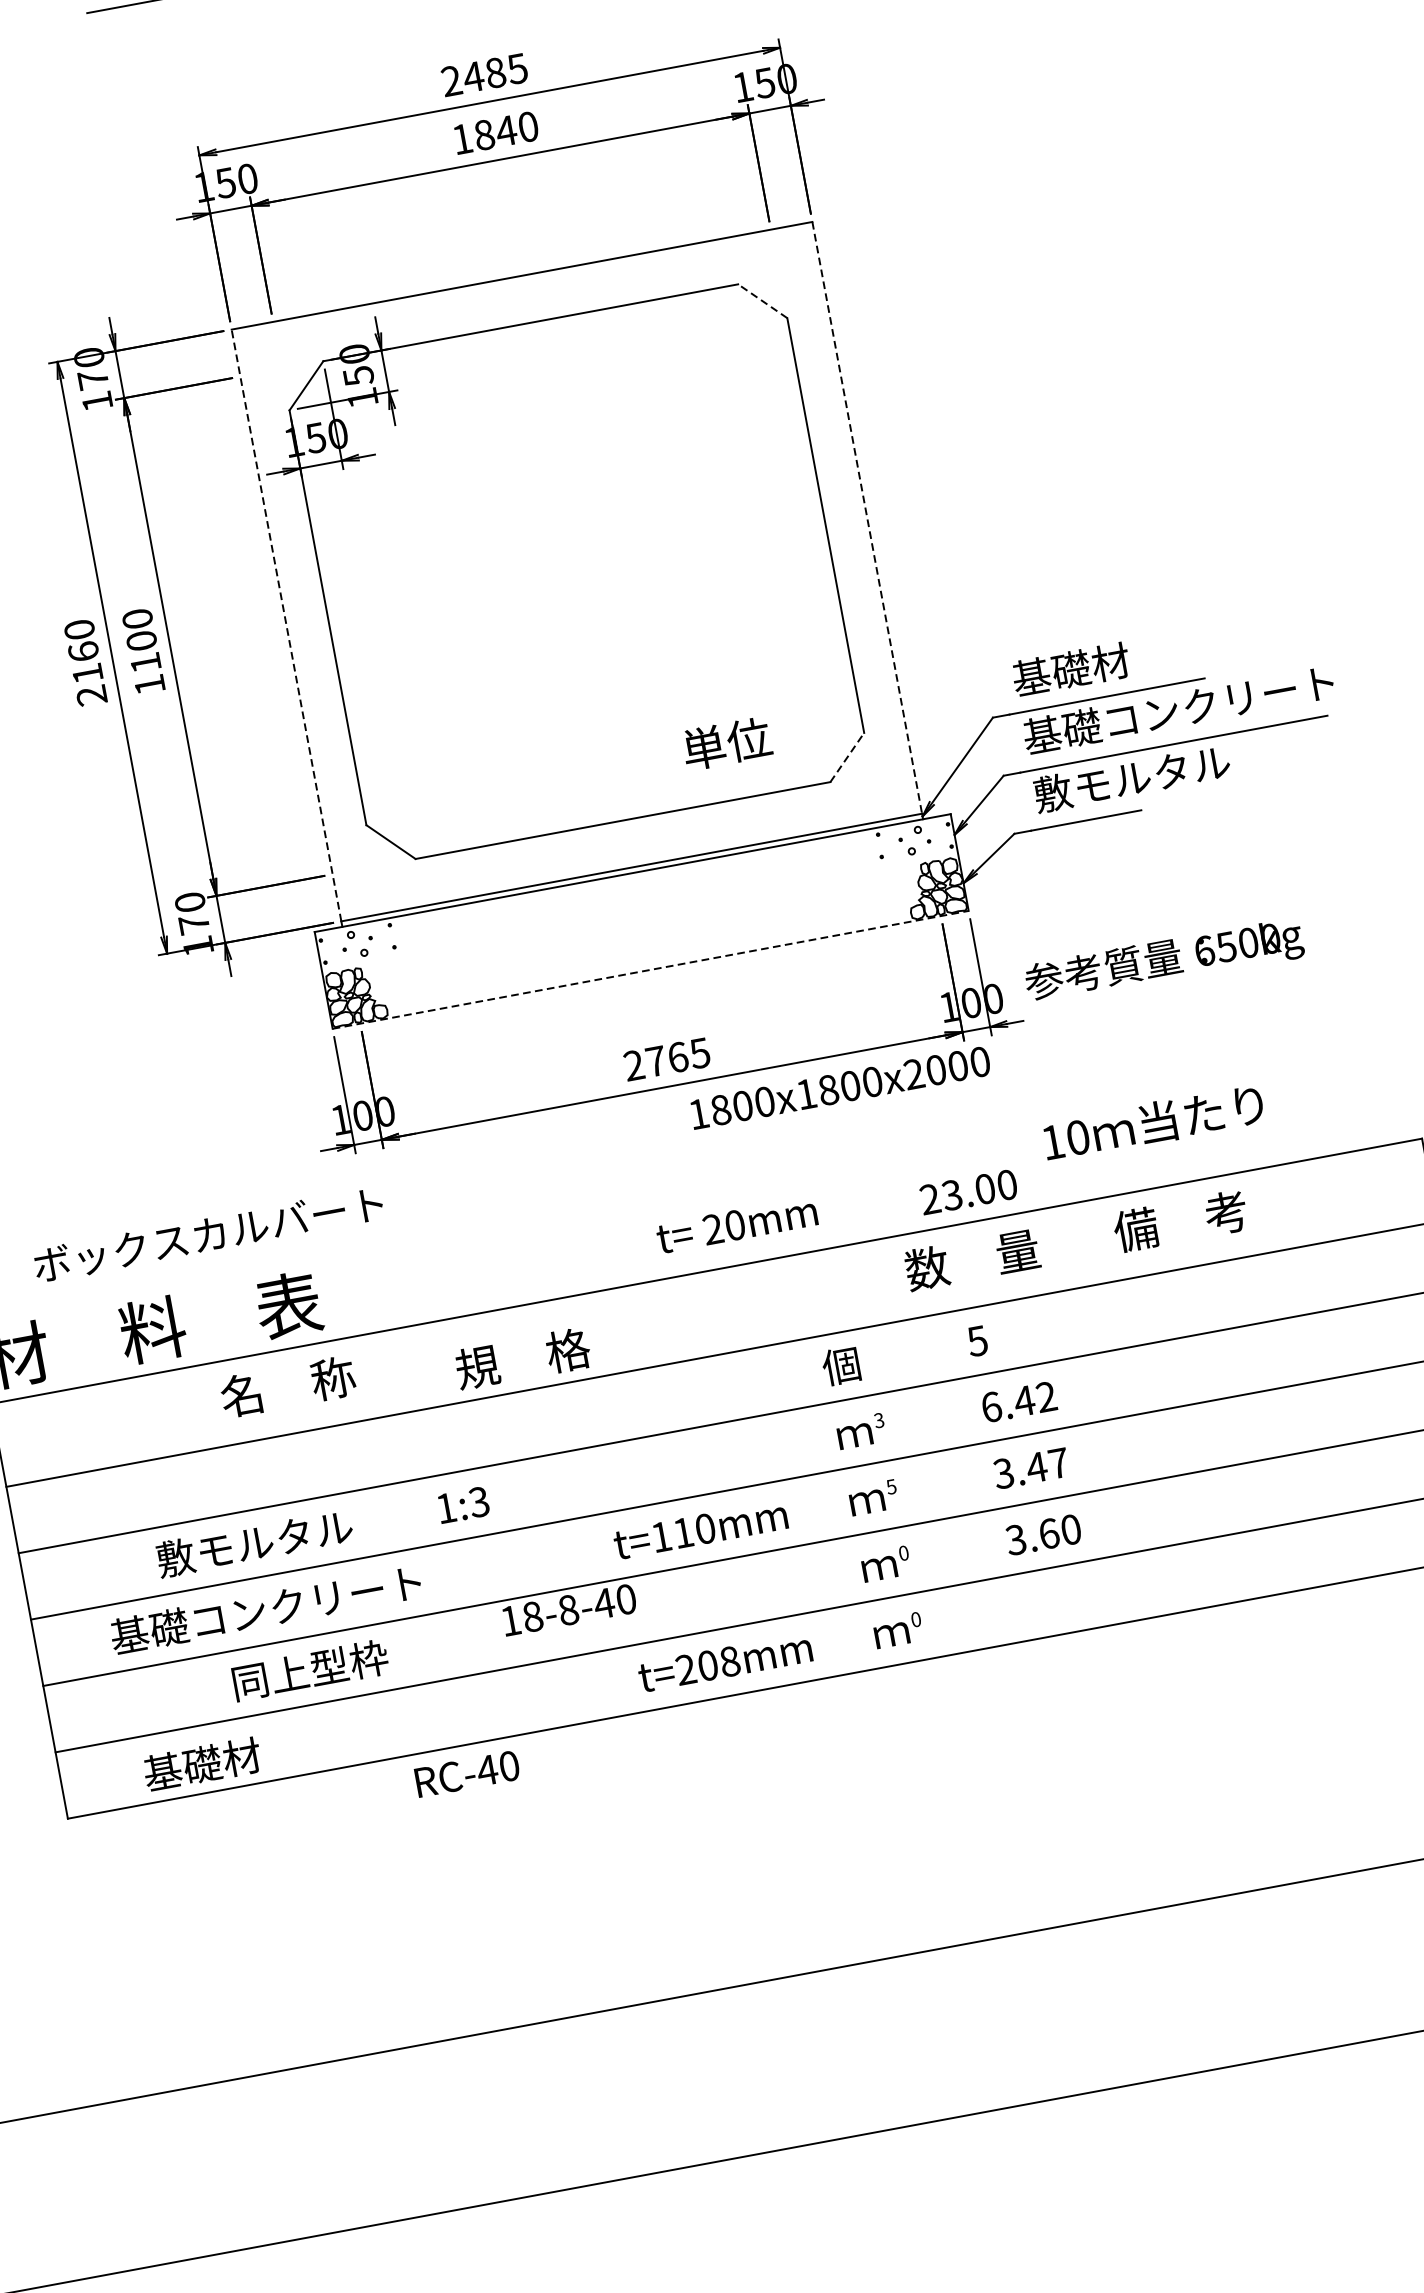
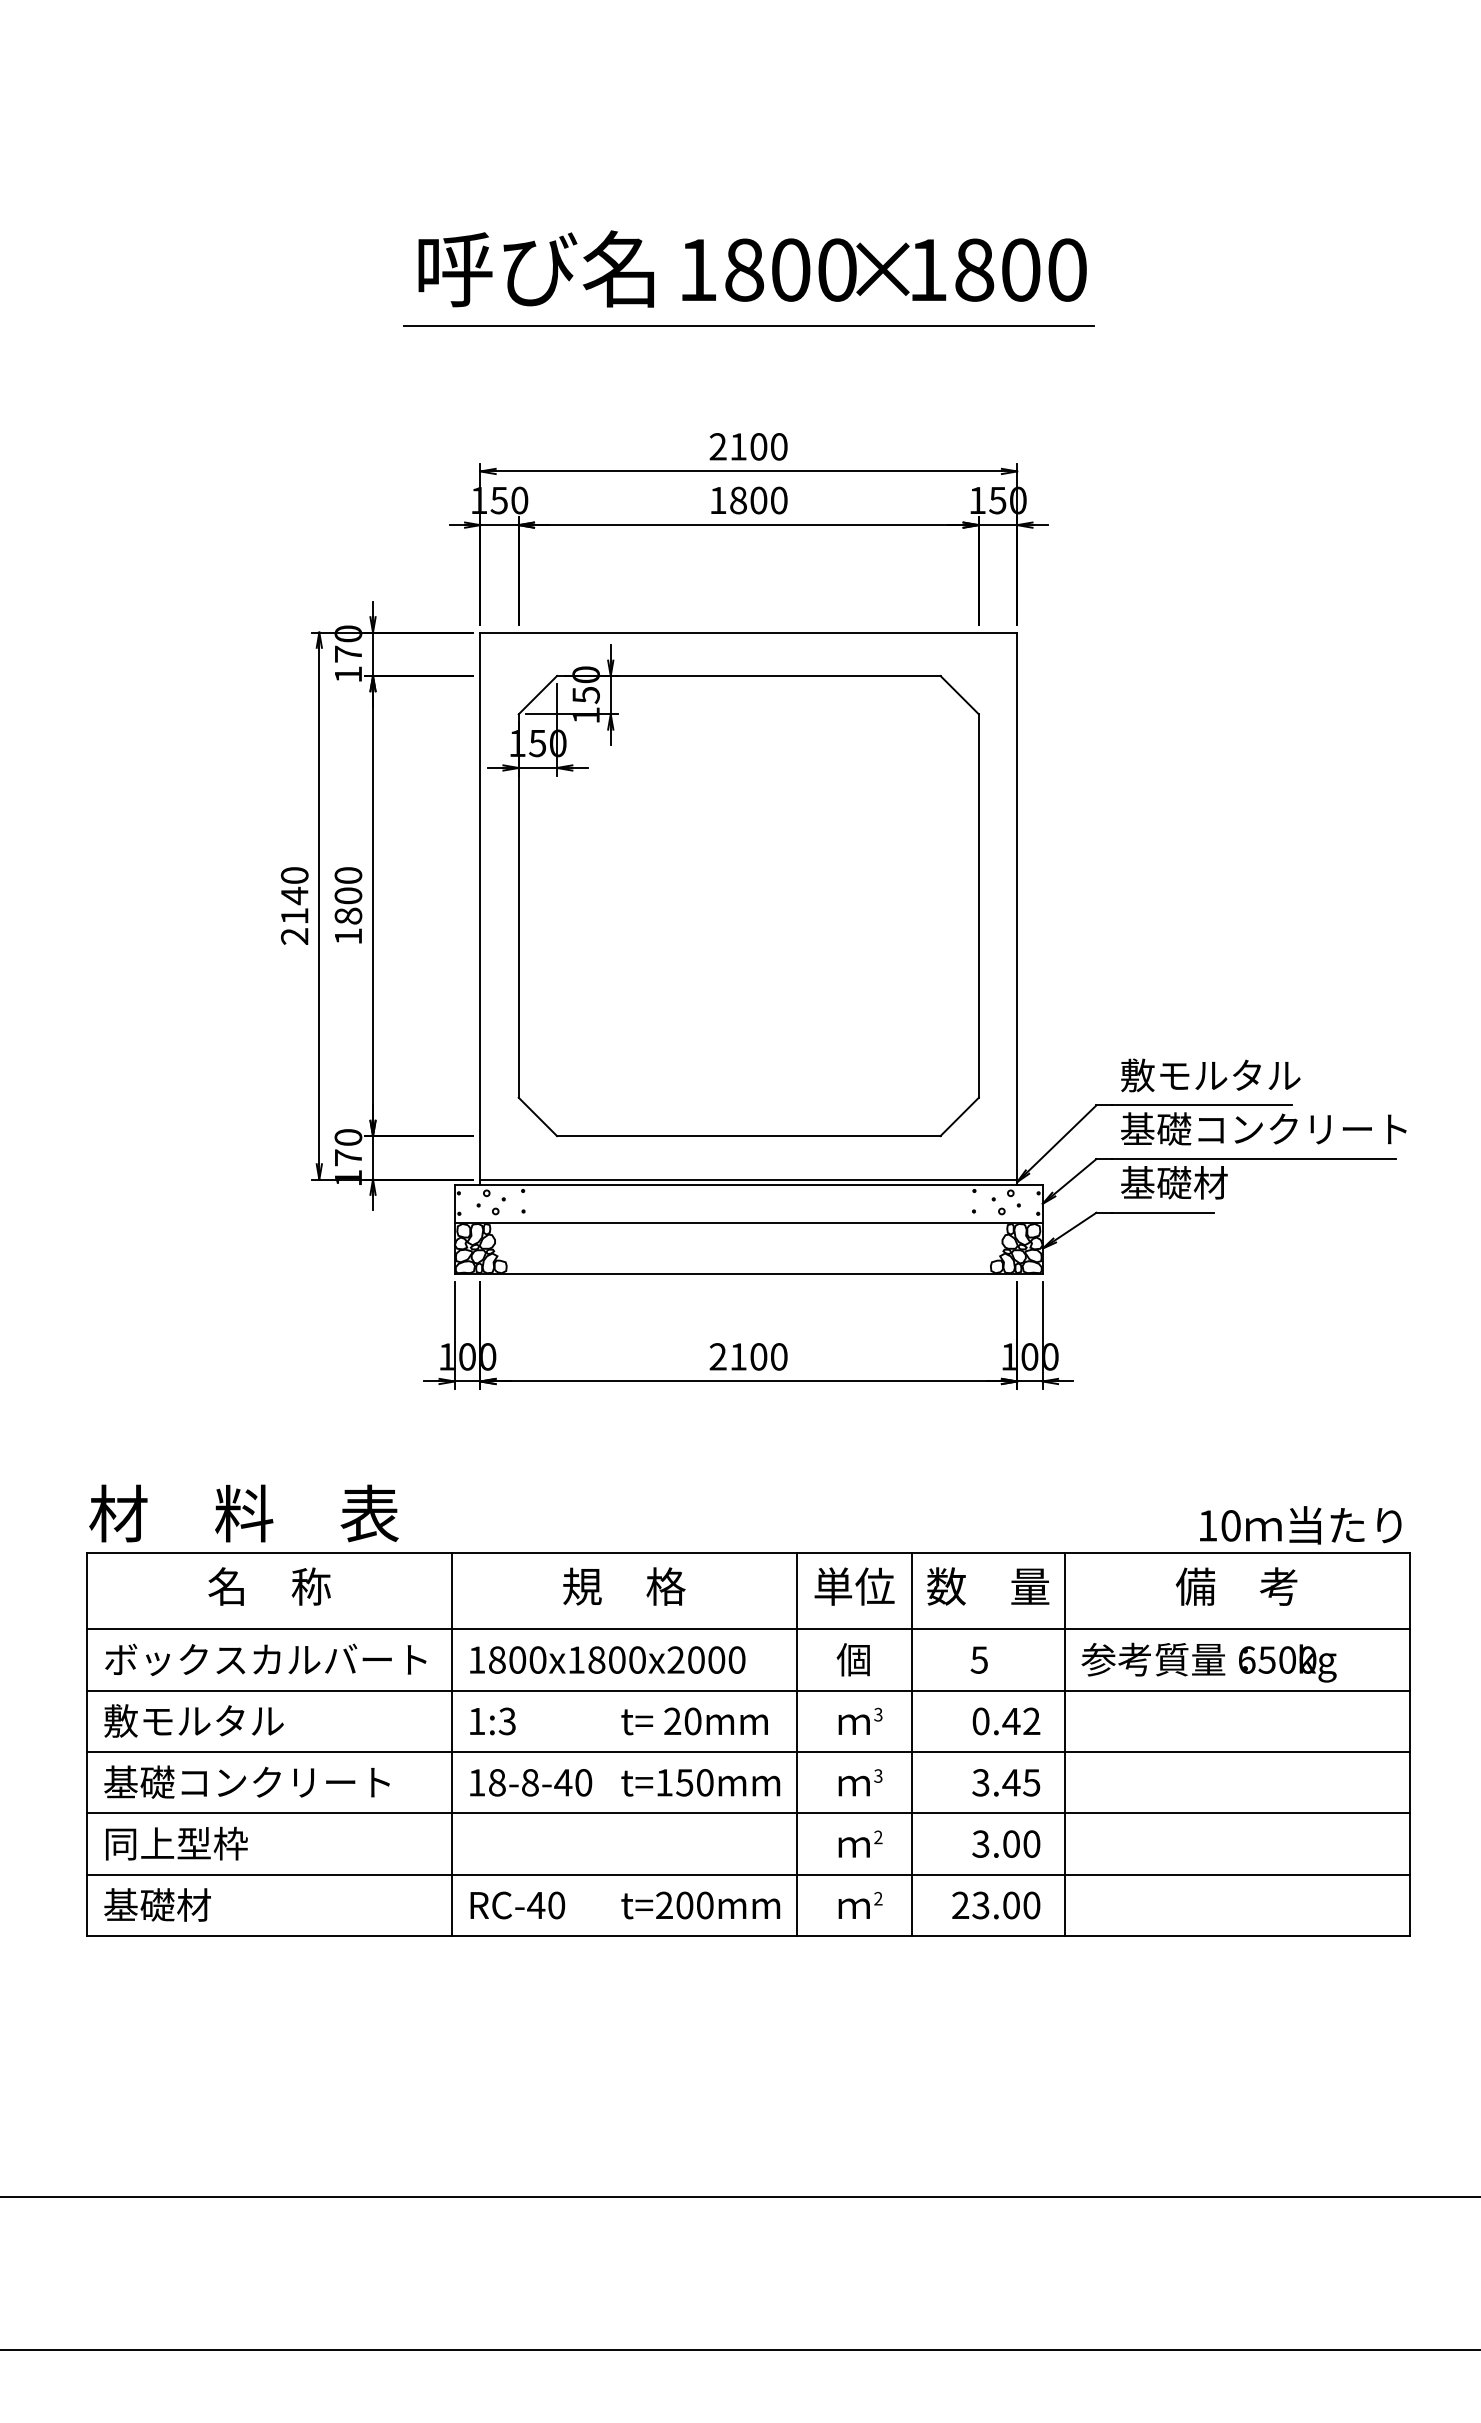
text: (495, 72) -> (758, 446), 2485 -> 2100
text: (506, 131) -> (758, 500), 1840 -> 1800
line: (762, 300) -> (959, 694), dashed -> solid
line: (867, 518) -> (1017, 906), dashed -> solid
line: (286, 625) -> (480, 906), dashed -> solid
text: (83, 651) -> (294, 895), 2160 -> 2140
text: (145, 662) -> (348, 915), 1100 -> 1800
text: (1110, 662) -> (1210, 1075), 基礎材 -> 敷モルタル
text: (727, 743) -> (854, 1586), moved
line: (848, 756) -> (960, 1116), dashed -> solid
text: (1131, 778) -> (1210, 1182), 敷モルタル -> 基礎材
line: (640, 915) -> (748, 1223), added
text: (1163, 961) -> (1208, 1662), moved
line: (650, 970) -> (748, 1274), dashed -> solid
text: (677, 1057) -> (758, 1356), 2765 -> 2100
text: (839, 1087) -> (607, 1659), moved
text: (1153, 1123) -> (1300, 1525), moved
text: (969, 1192) -> (996, 1905), moved
text: (1180, 1221) -> (1236, 1586), moved
text: (736, 1225) -> (694, 1721), moved
text: (208, 1234) -> (265, 1659), moved
text: (523, 1358) -> (624, 1586), moved
text: (287, 1386) -> (269, 1586), moved
text: (991, 1407) -> (980, 1721), 6.42 -> 0.42
line: (1087, 1415) -> (1065, 1744), added
line: (921, 1446) -> (911, 1744), added
text: (1058, 1463) -> (1031, 1782), 3.47 -> 3.45
line: (796, 1469) -> (796, 1744), added
text: (891, 1486) -> (878, 1775), 5 -> 3
text: (683, 1532) -> (684, 1782), t=110mm -> t=150mm
text: (1049, 1533) -> (1011, 1843), 3.60 -> 3.00
line: (423, 1538) -> (451, 1744), added
text: (254, 1542) -> (193, 1720), moved
text: (903, 1553) -> (878, 1837), 0 -> 2
text: (265, 1609) -> (246, 1781), moved
text: (569, 1609) -> (531, 1782), moved
text: (916, 1619) -> (878, 1898), 0 -> 2
text: (729, 1661) -> (704, 1905), t=208mm -> t=200mm
text: (310, 1670) -> (176, 1843), moved
text: (202, 1763) -> (157, 1904), moved
text: (467, 1774) -> (517, 1905), moved

